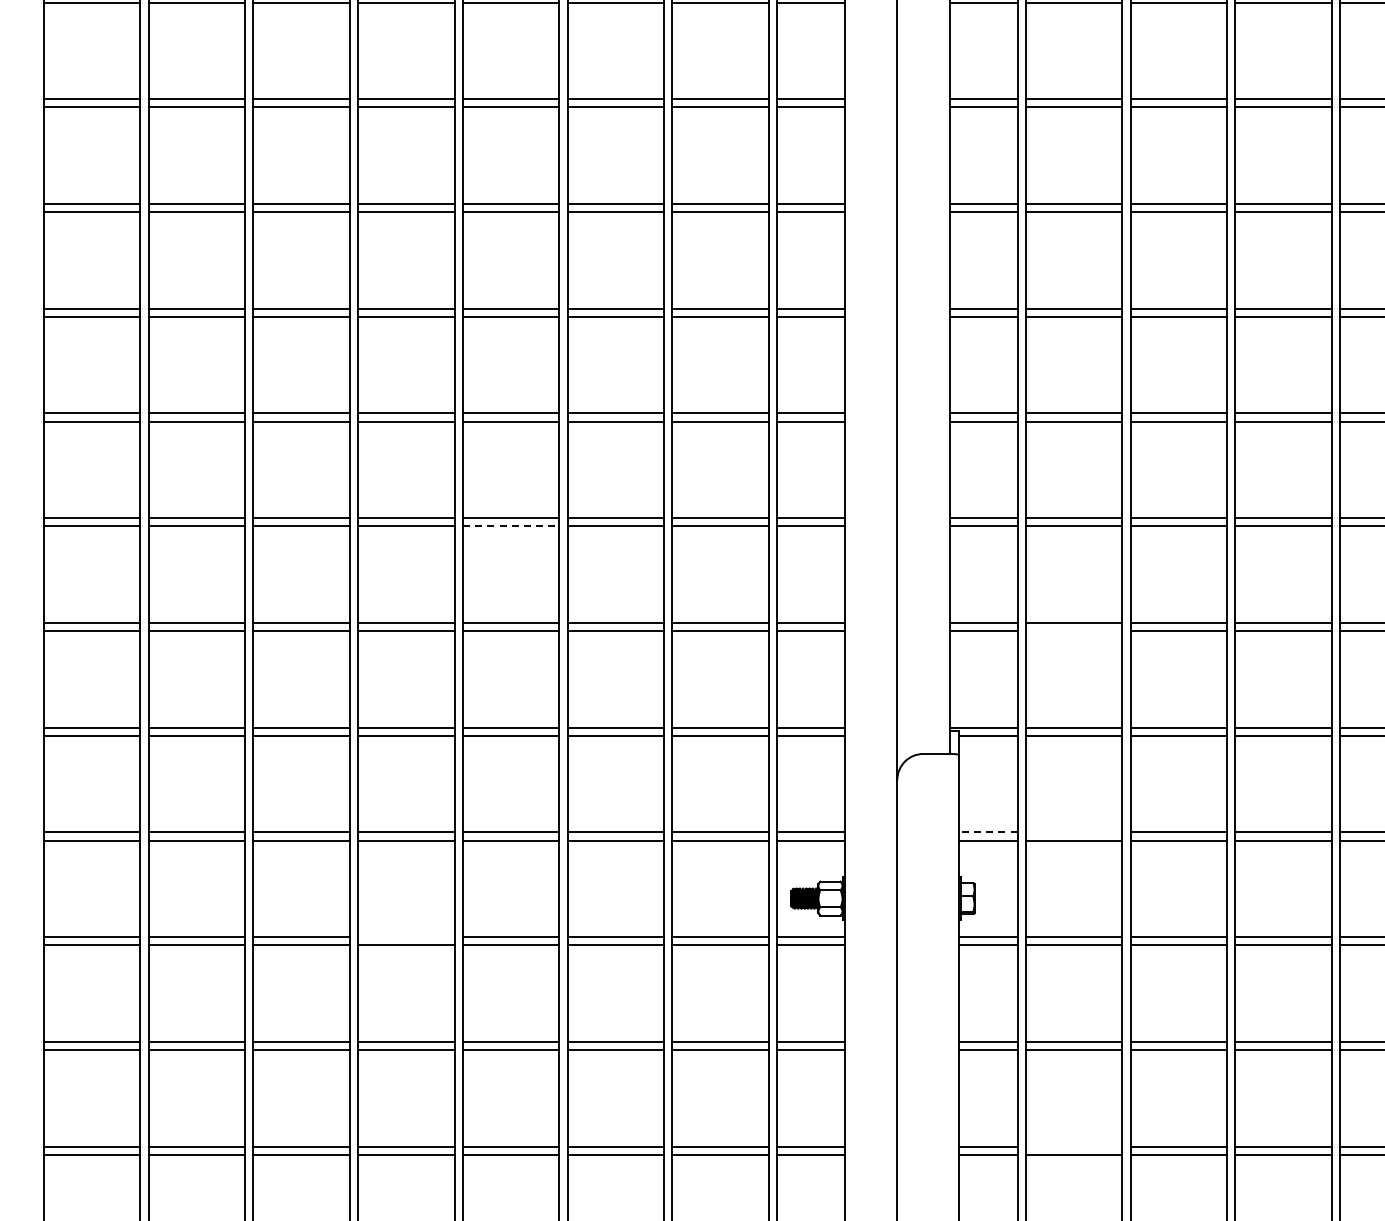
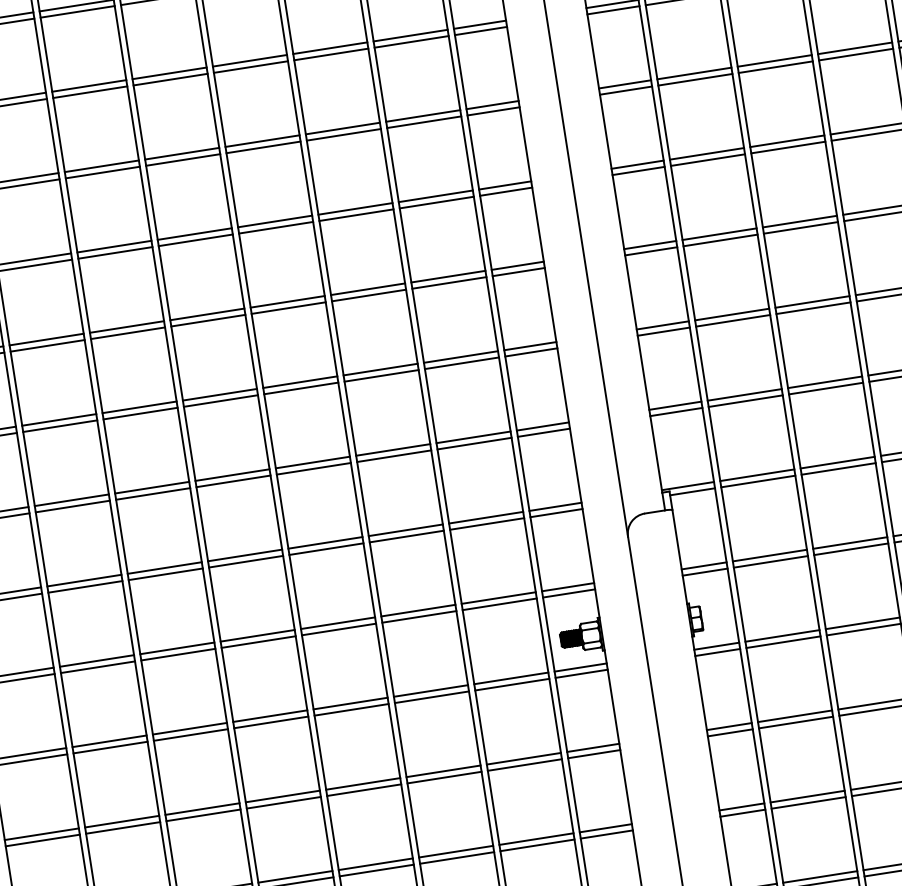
line: (511, 526) -> (301, 388), dashed -> solid
line: (1073, 631) -> (745, 401), added
line: (987, 832) -> (703, 566), dashed -> solid
line: (1073, 832) -> (769, 555), added
line: (406, 937) -> (270, 716), added
line: (1073, 1146) -> (807, 796), added

